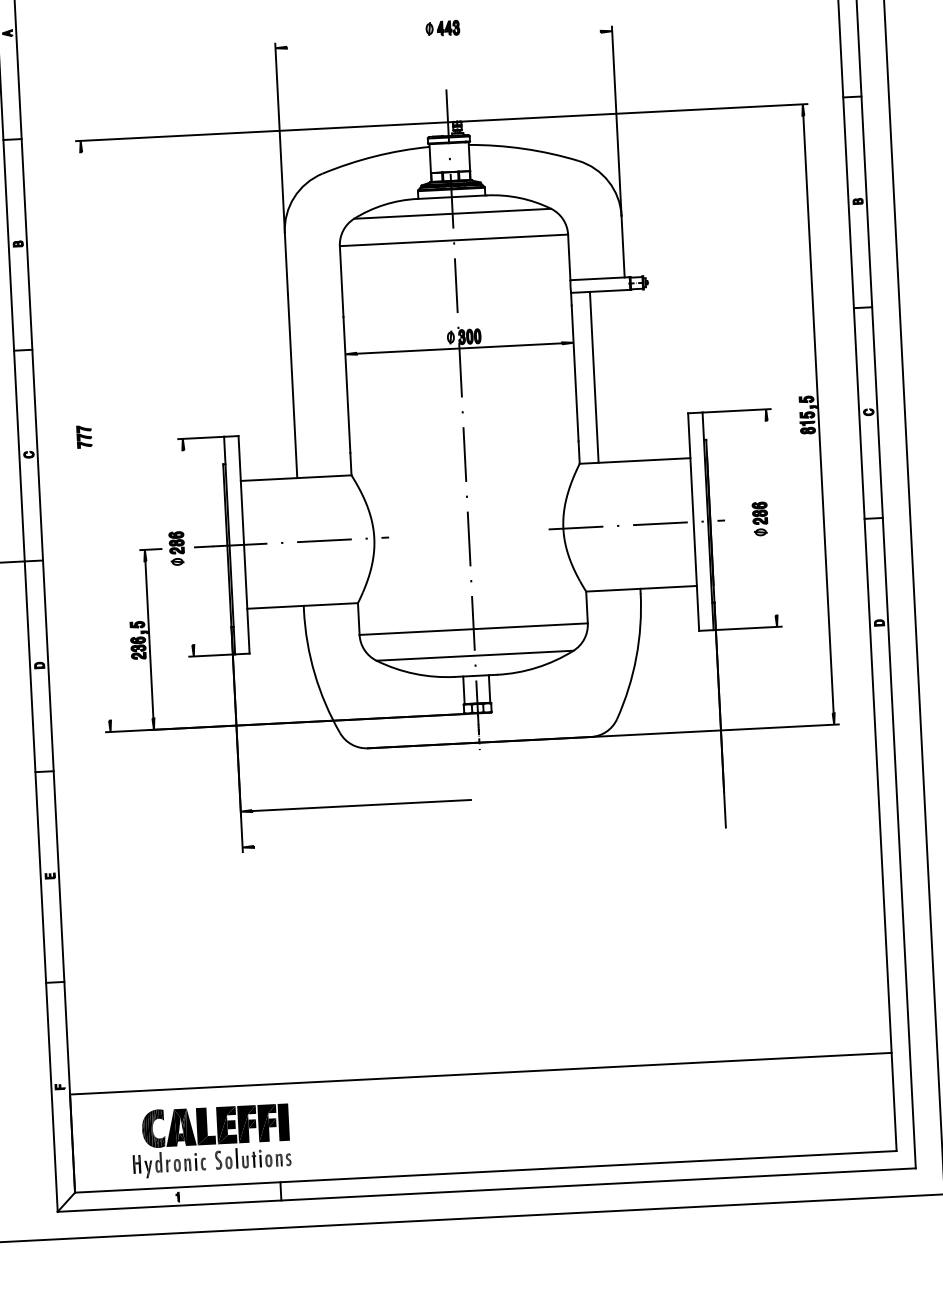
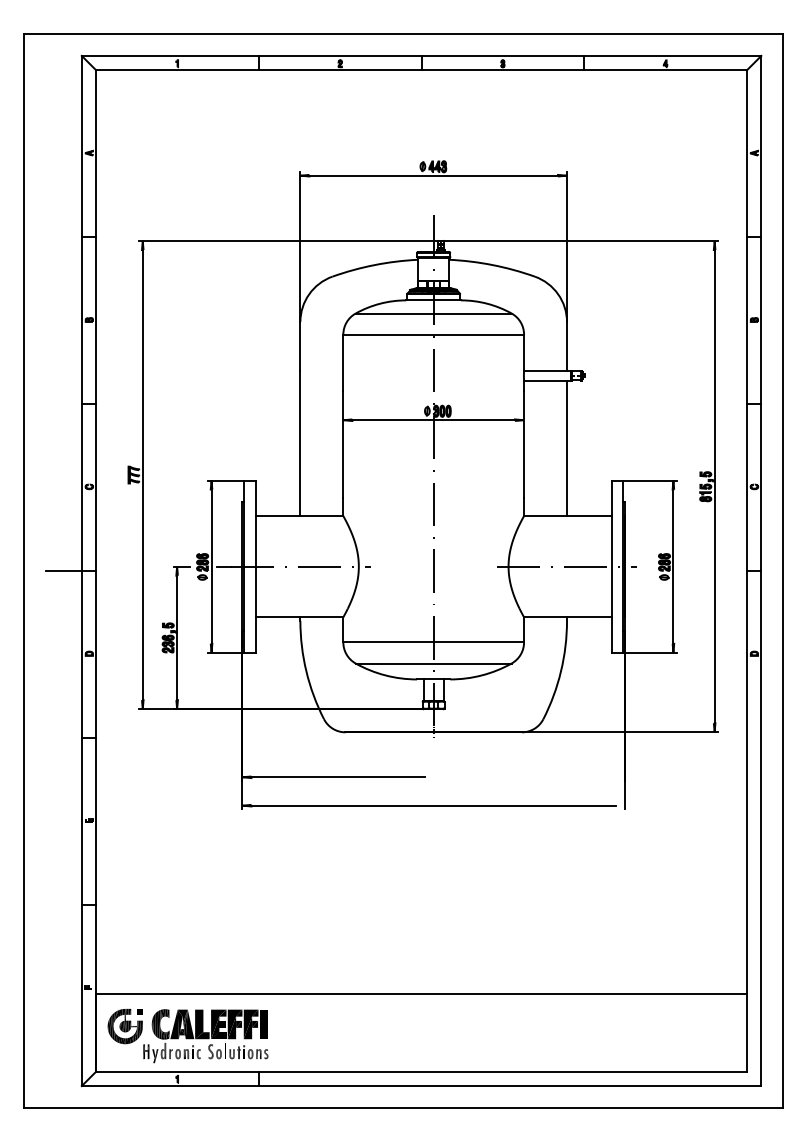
line: (443, 39) -> (433, 175), added
line: (594, 377) -> (567, 448), moved
line: (95, 436) -> (142, 475), added
line: (771, 517) -> (673, 566), added
line: (188, 547) -> (211, 566), added
line: (483, 835) -> (433, 805), added
part: (107, 1133) -> (124, 1026), added

